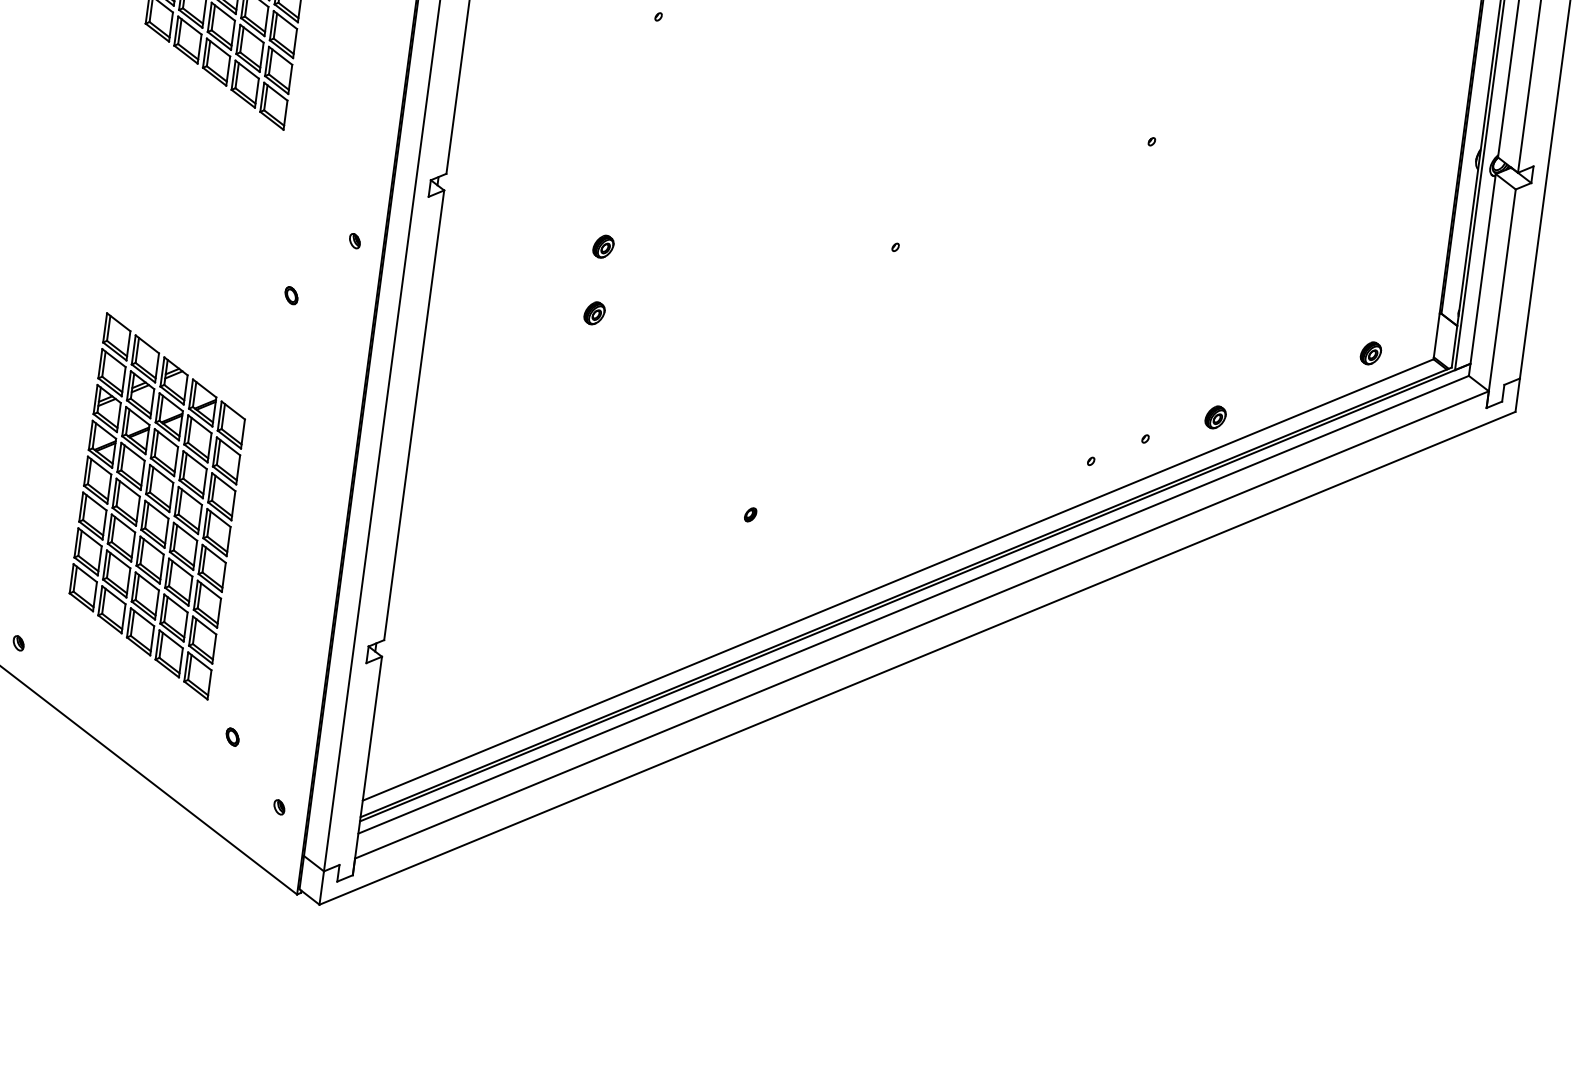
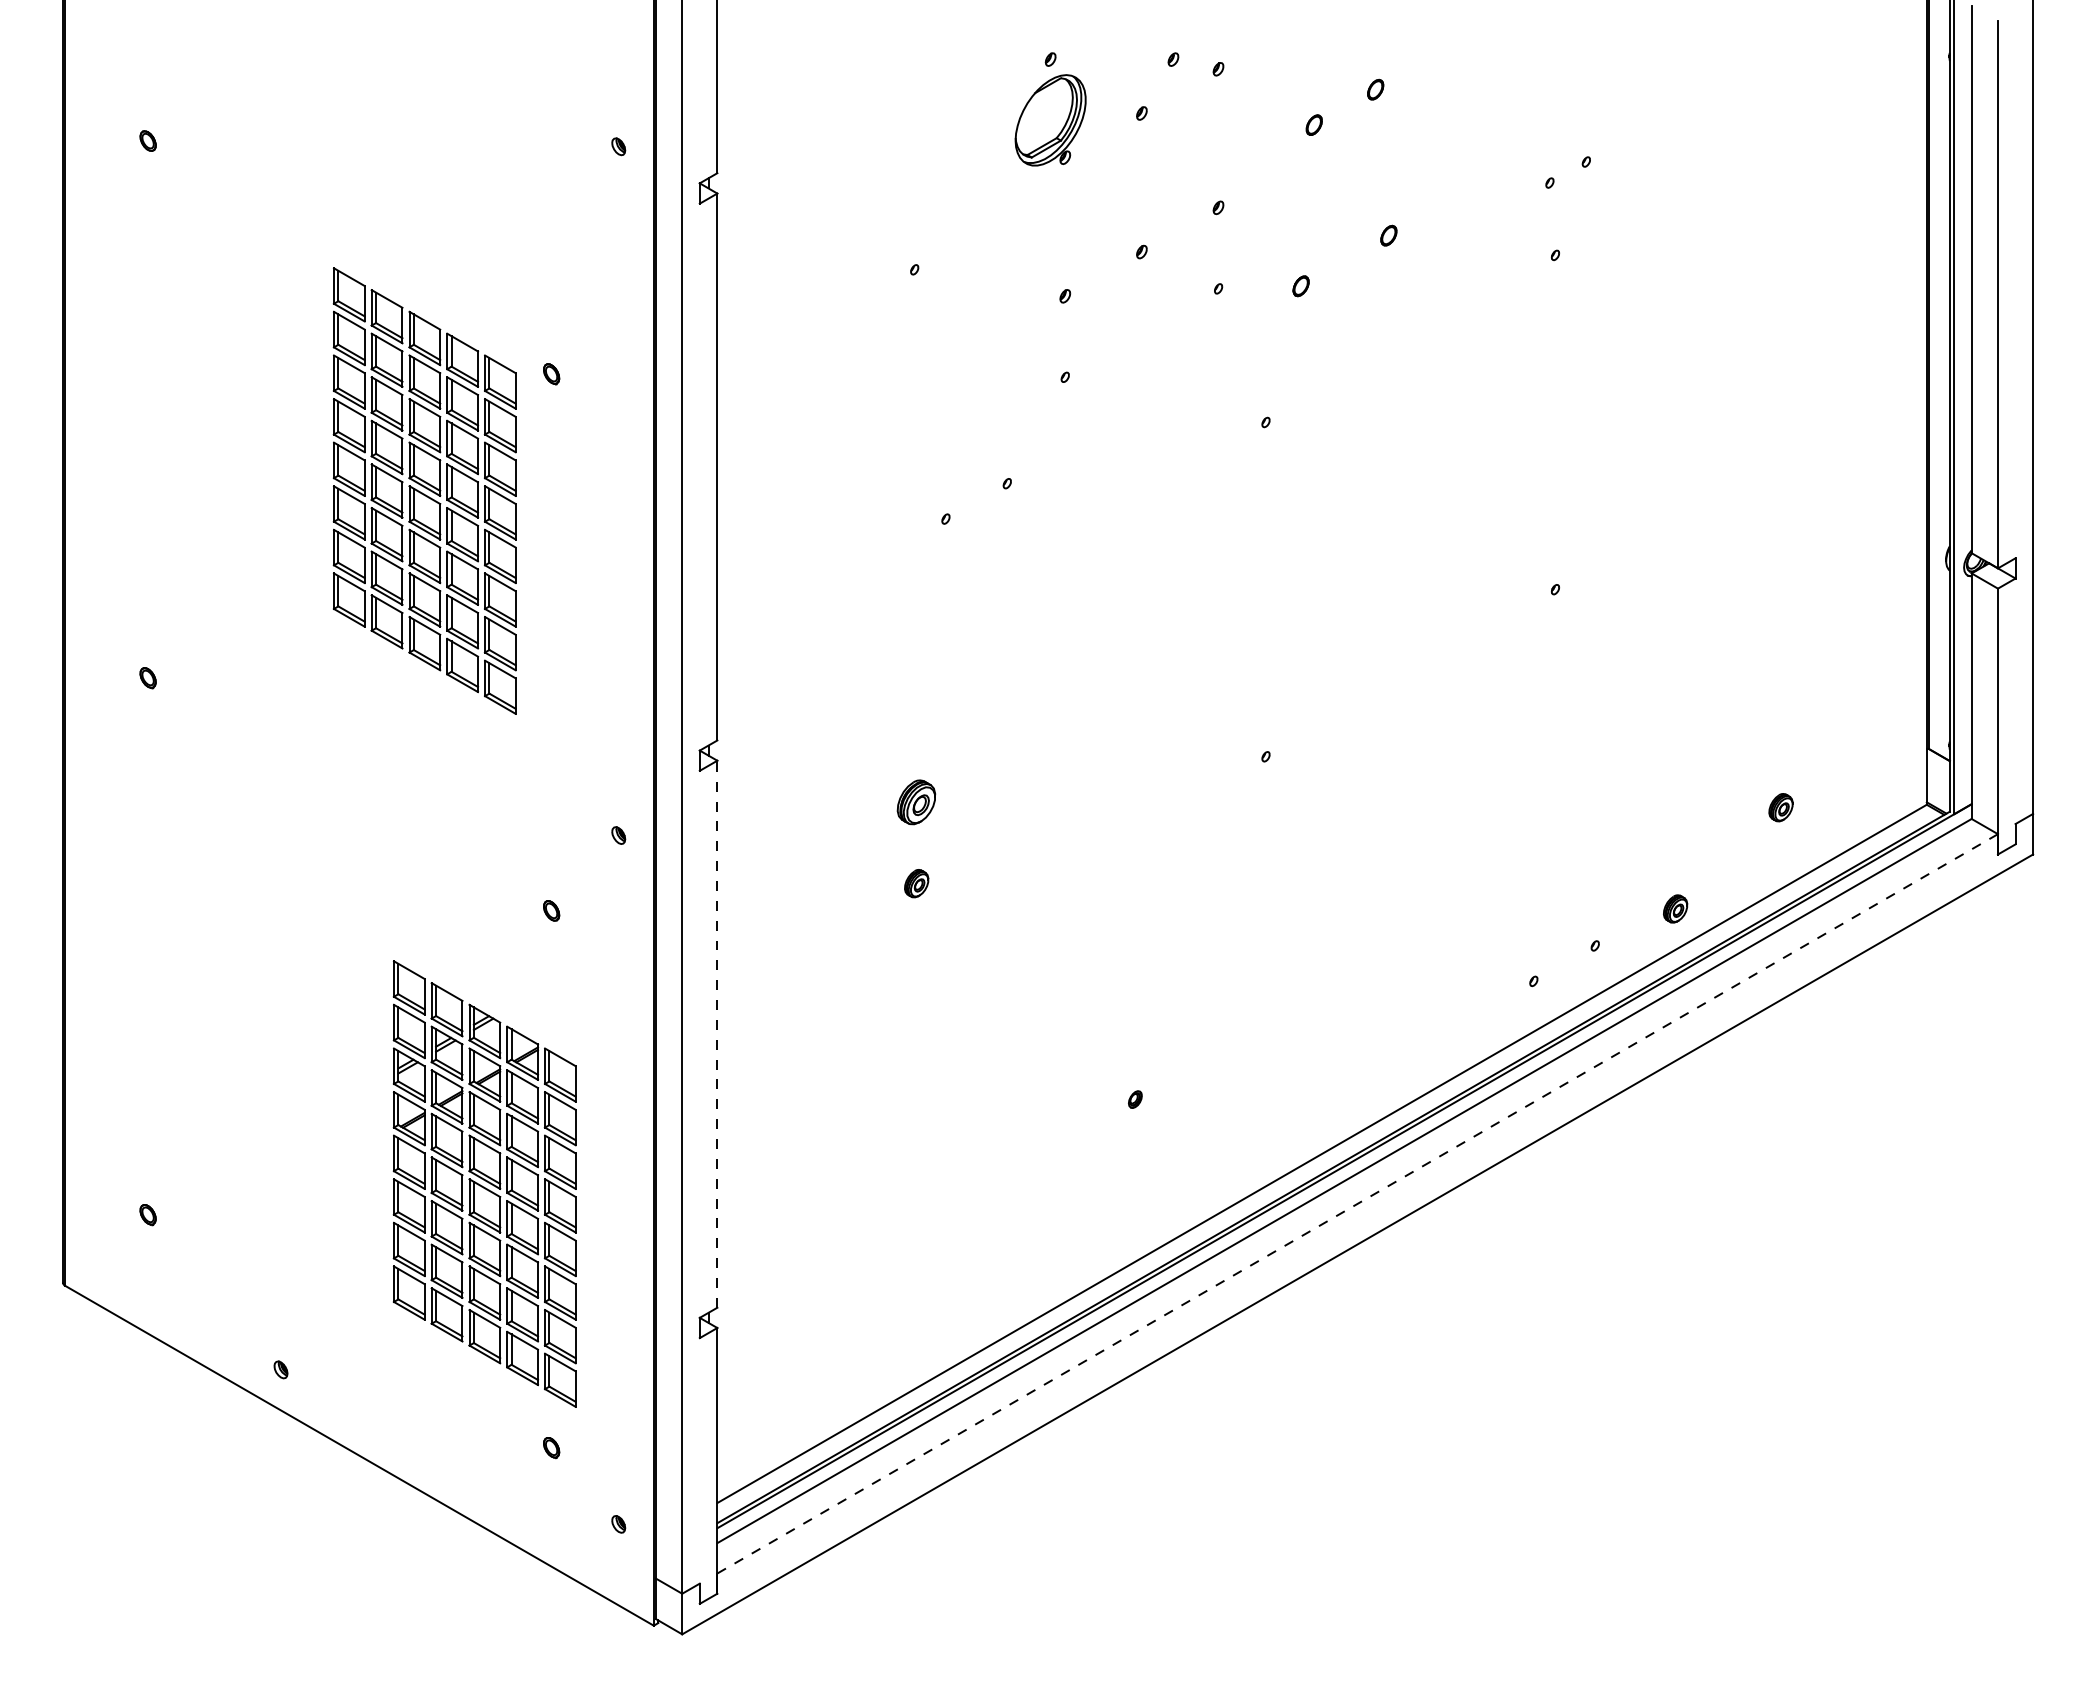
part: (603, 246) -> (916, 802), size x1.6
part: (1370, 353) -> (1780, 807), moved
line: (414, 415) -> (717, 1034), solid -> dashed
part: (157, 505) -> (484, 1183), moved
line: (922, 624) -> (1358, 1203), solid -> dashed

